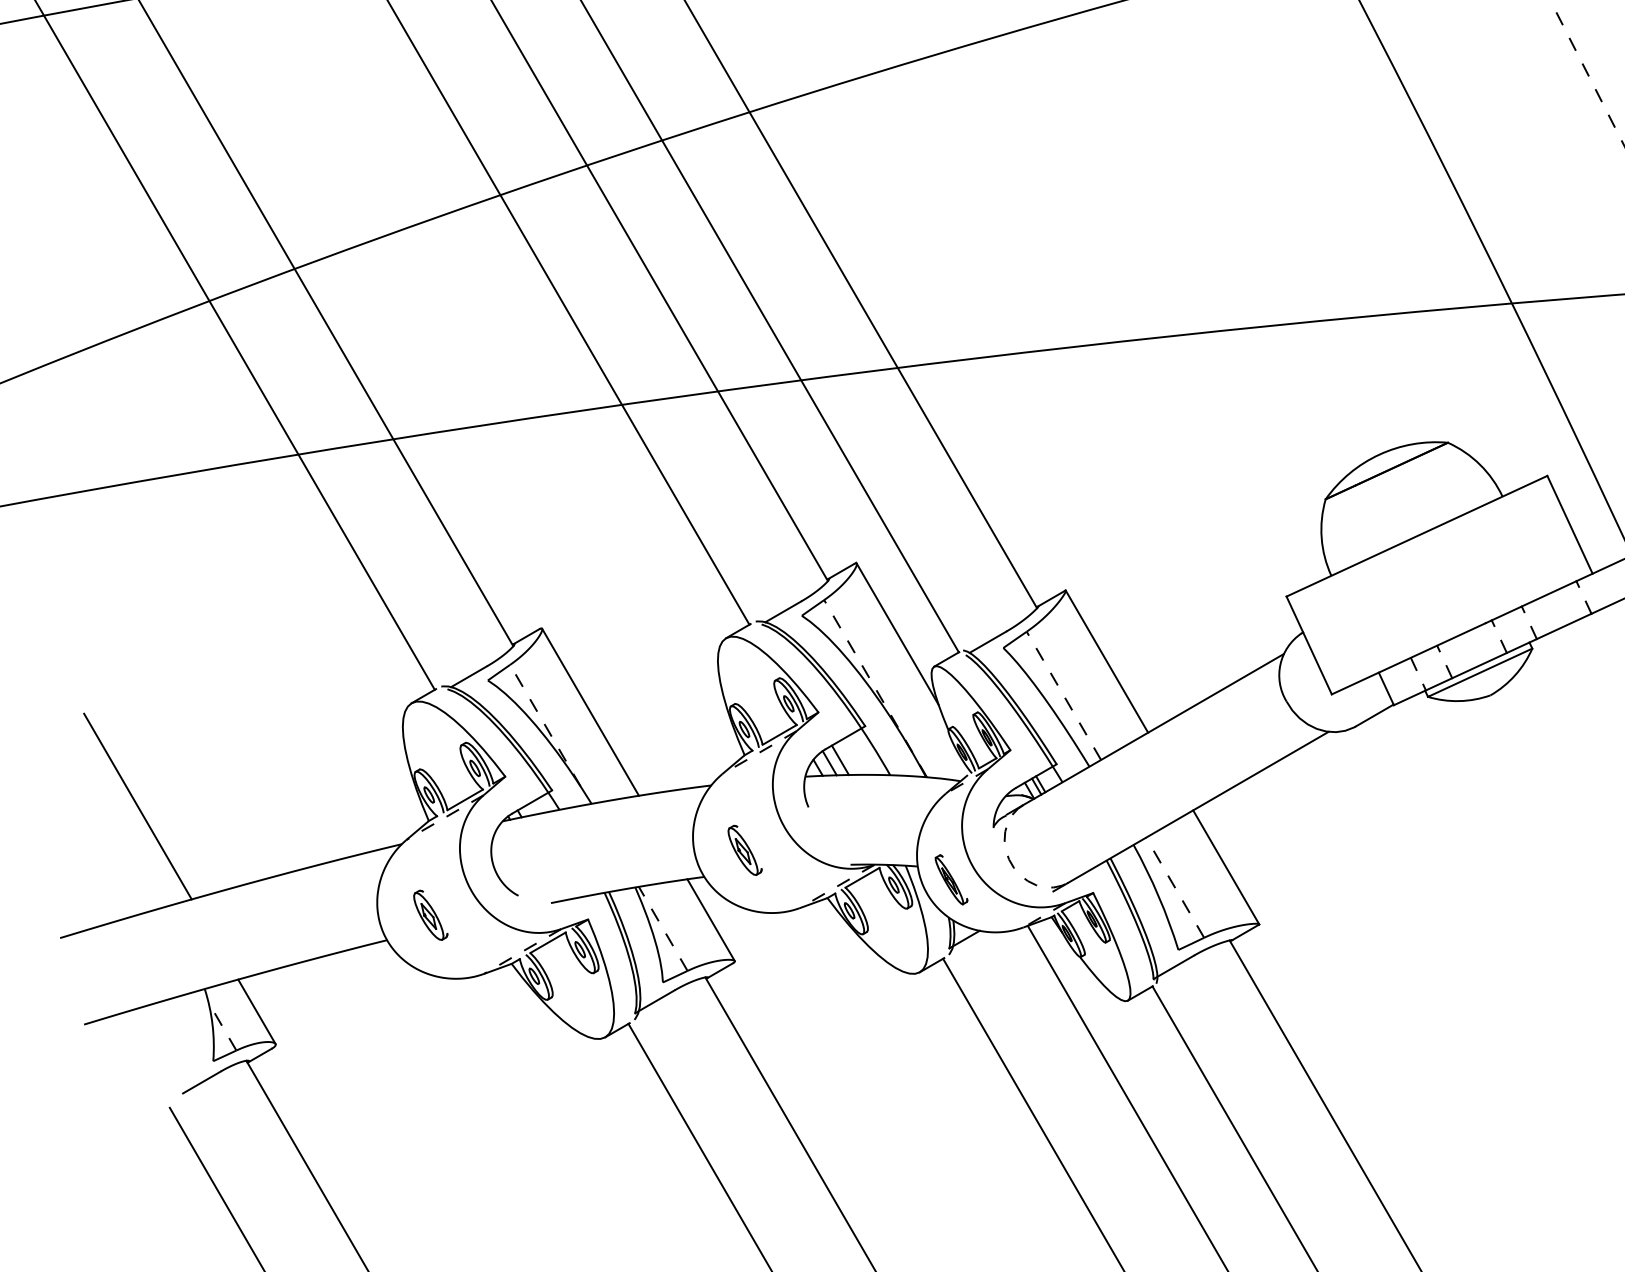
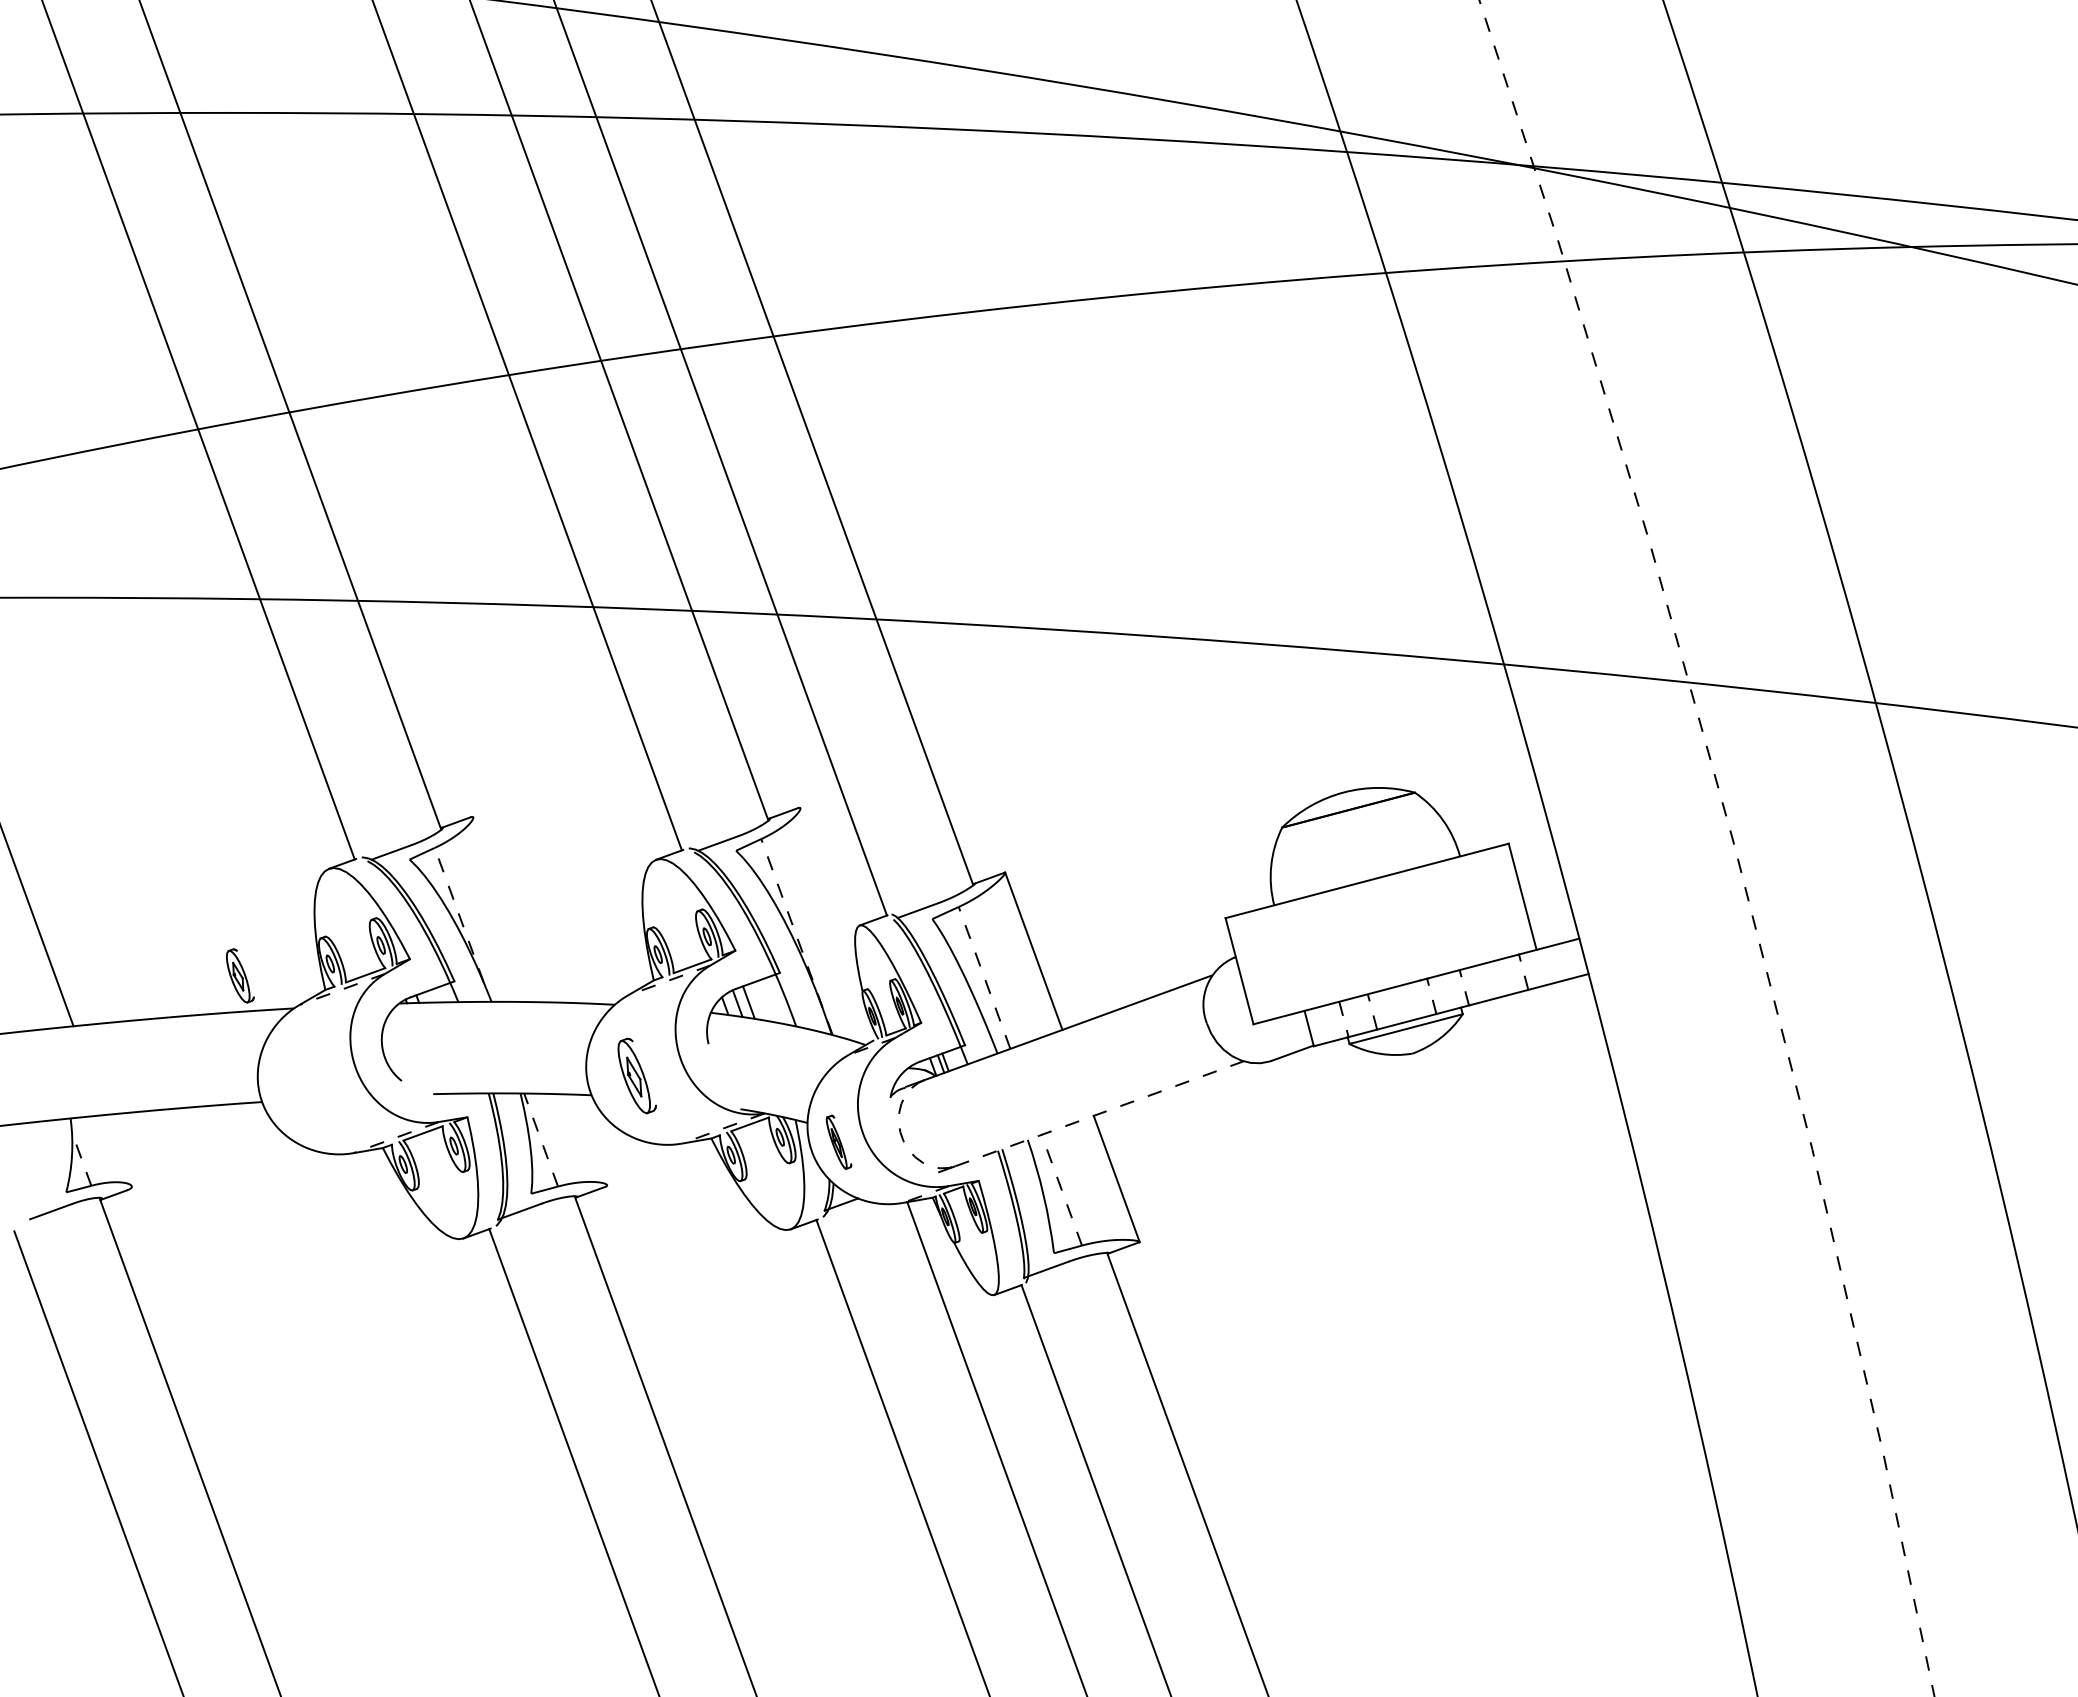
line: (897, 633) -> (828, 885), removed
line: (590, 712) -> (506, 909), removed
line: (1198, 807) -> (1099, 1113), solid -> dashed
part: (744, 850) -> (636, 1075), size x1.4
part: (430, 914) -> (240, 975), moved
line: (710, 919) -> (590, 1139), removed
line: (256, 1011) -> (118, 1150), removed

